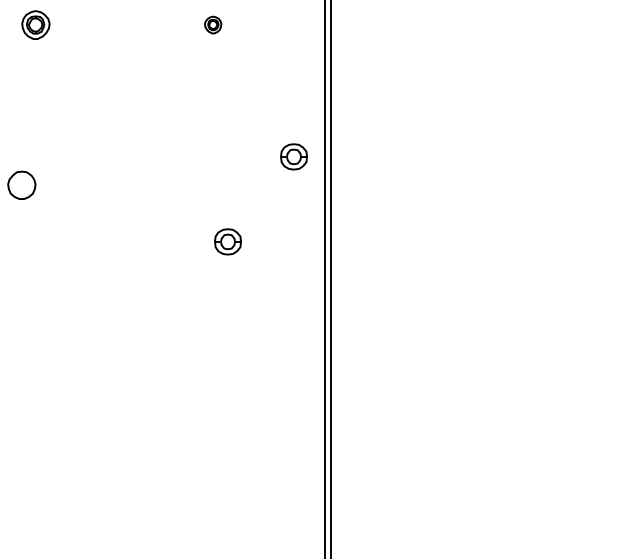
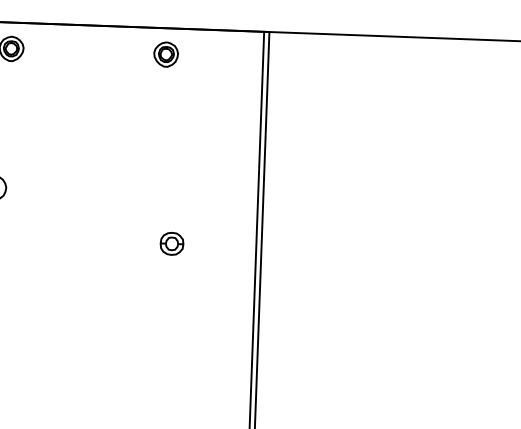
part: (212, 24) -> (165, 54), size x1.67
part: (293, 156) -> (231, 171), removed

